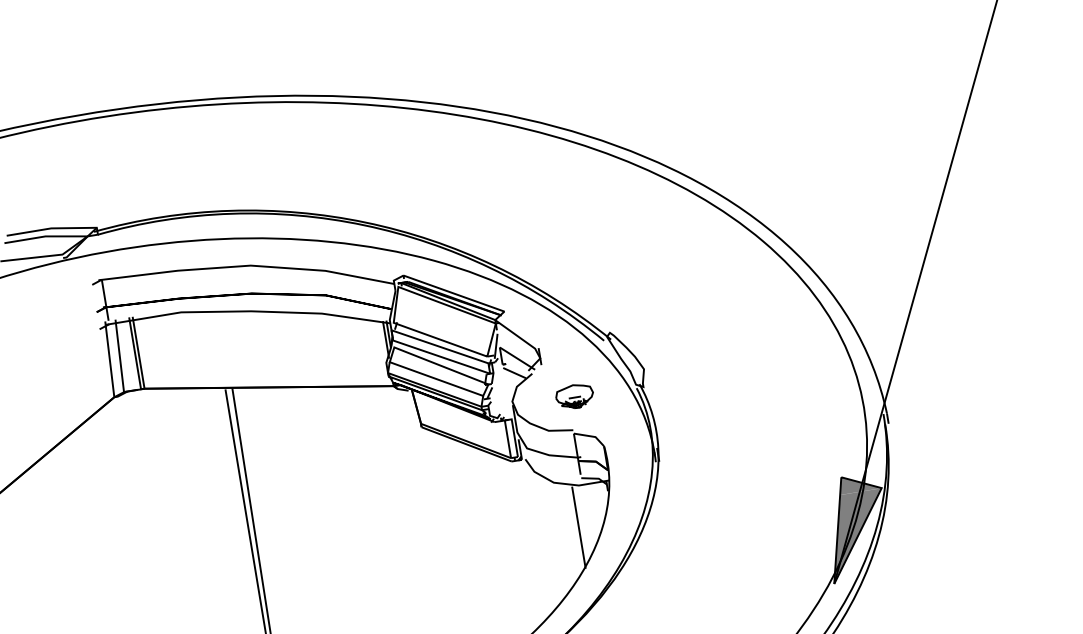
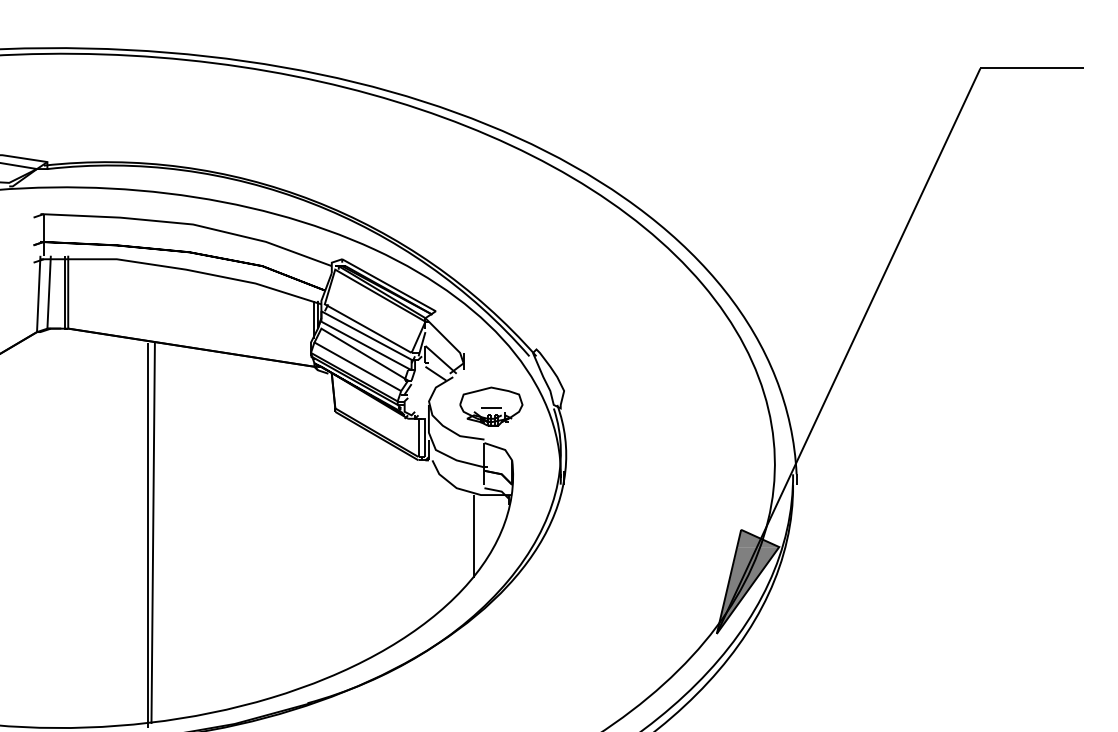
part: (574, 396) -> (491, 406), size x1.67

